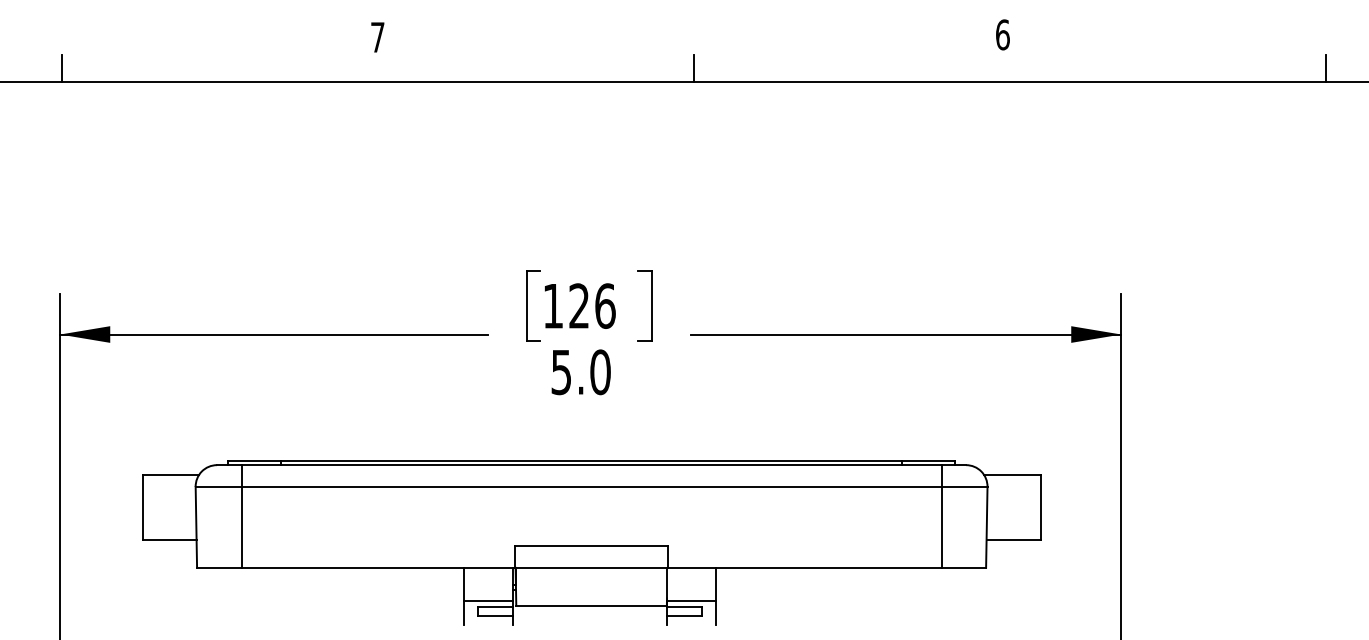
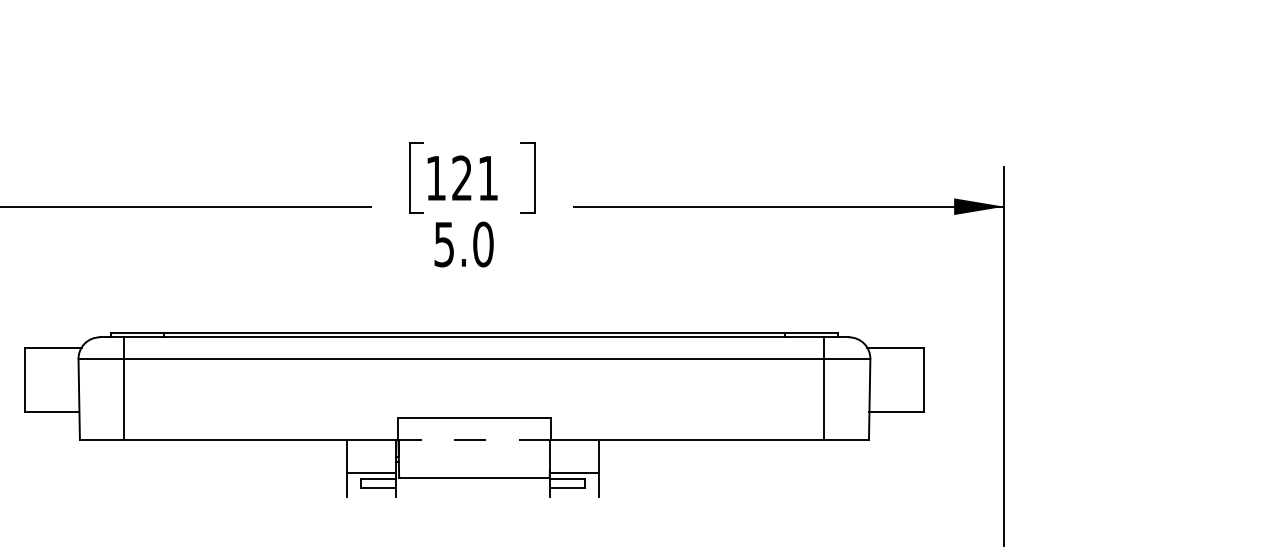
text: (605, 305) -> (488, 177), 126 -> 121
line: (591, 567) -> (474, 439), solid -> dashed

